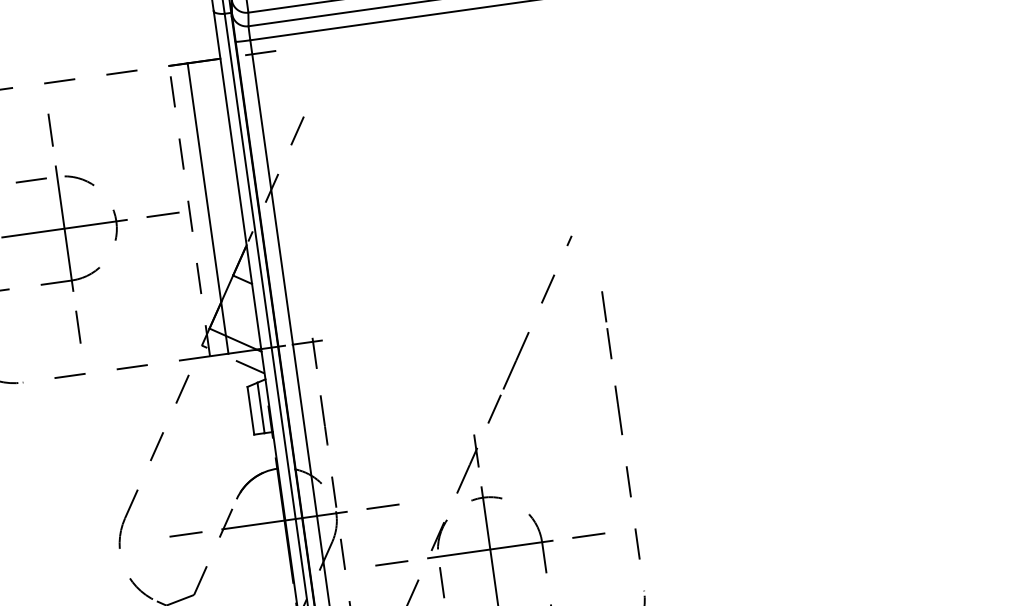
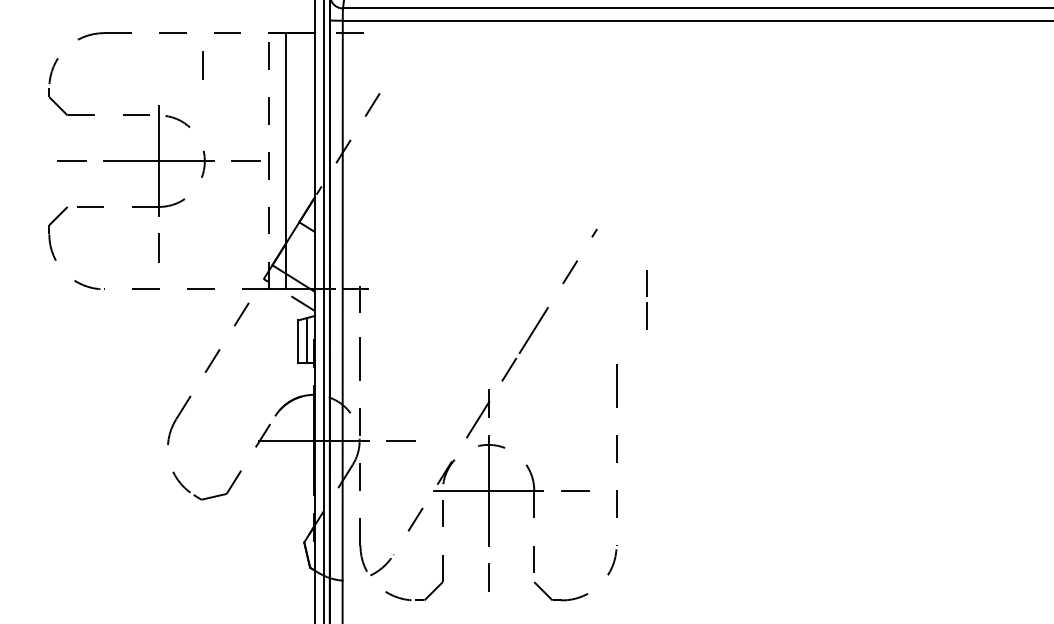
line: (50, 130) -> (202, 65), moved
line: (606, 321) -> (646, 296), moved
line: (185, 534) -> (226, 440), removed
line: (391, 563) -> (401, 490), removed

